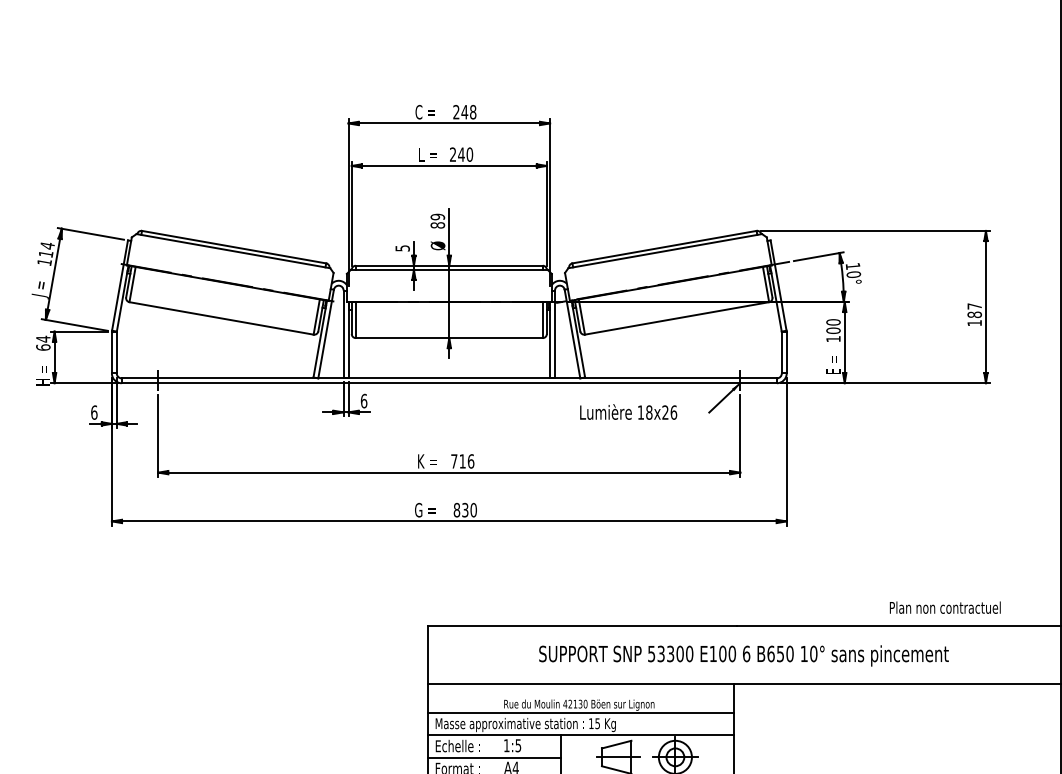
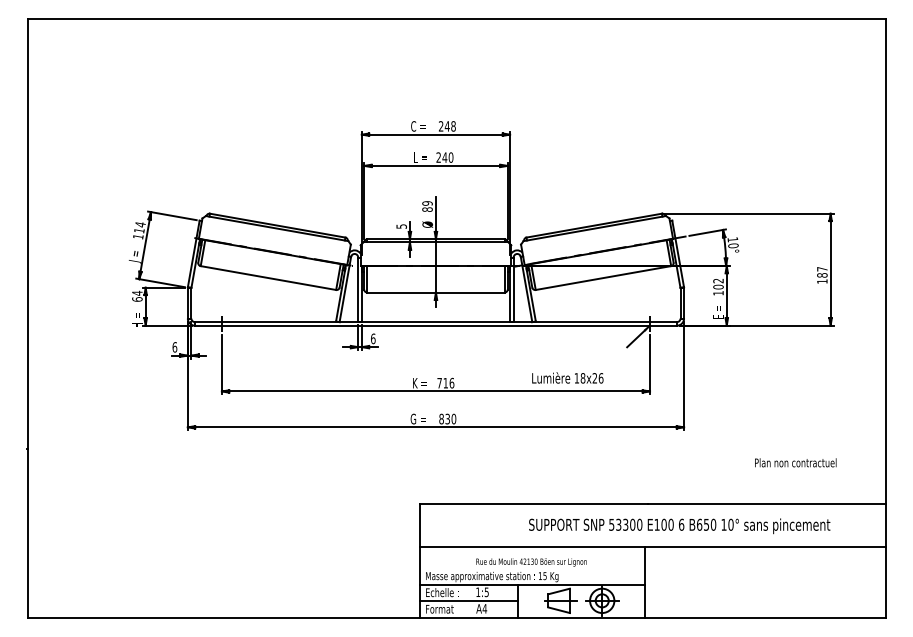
text: (833, 321) -> (718, 280), 100 -> 102
text: (628, 411) -> (567, 377), moved
text: (944, 607) -> (795, 462), moved
text: (743, 656) -> (679, 526), moved
line: (580, 713) -> (532, 568), removed

